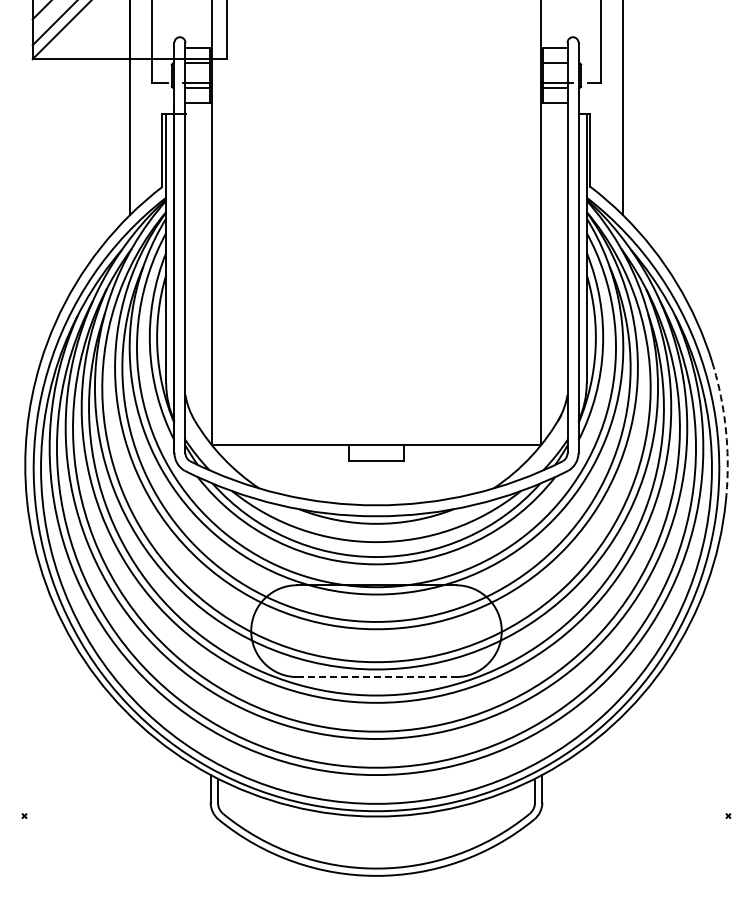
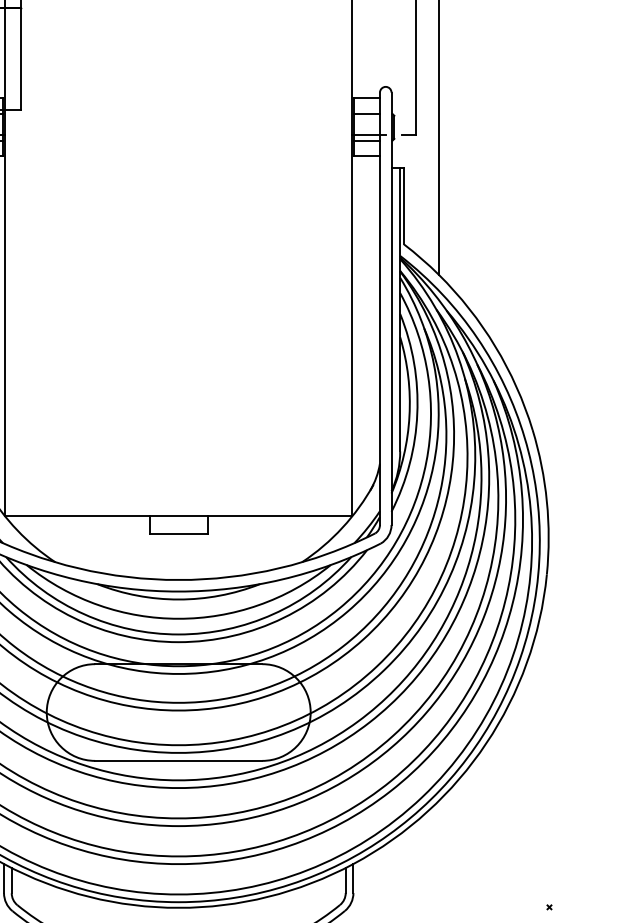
arc: (726, 430) -> (547, 501), dashed -> solid
line: (377, 677) -> (179, 761), dashed -> solid

